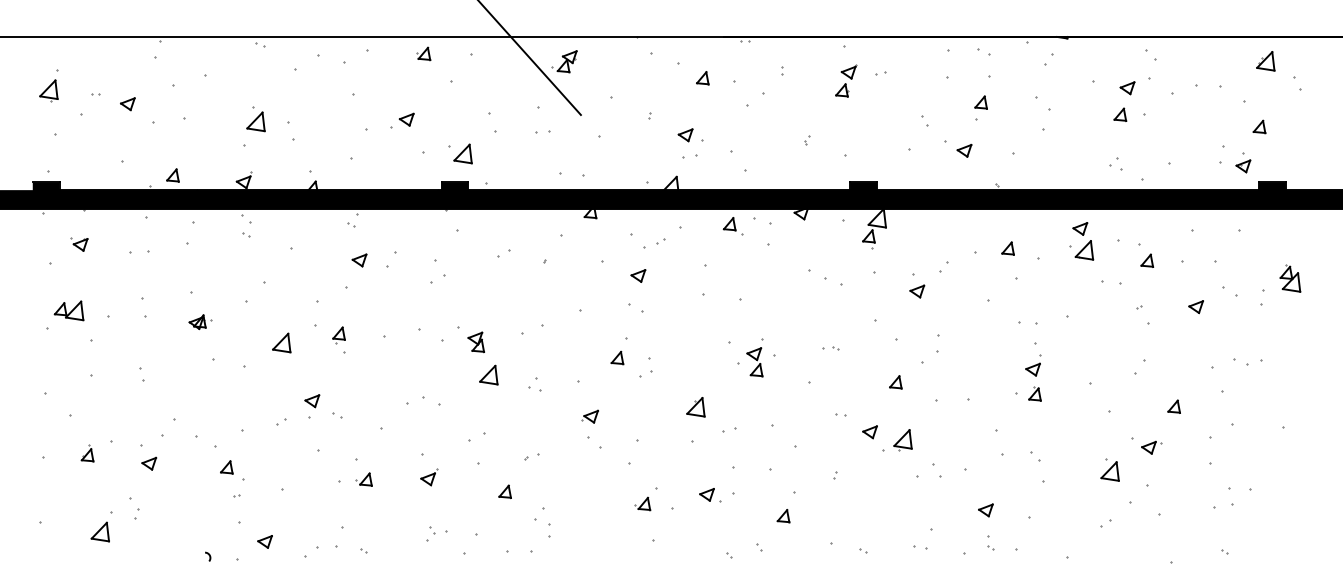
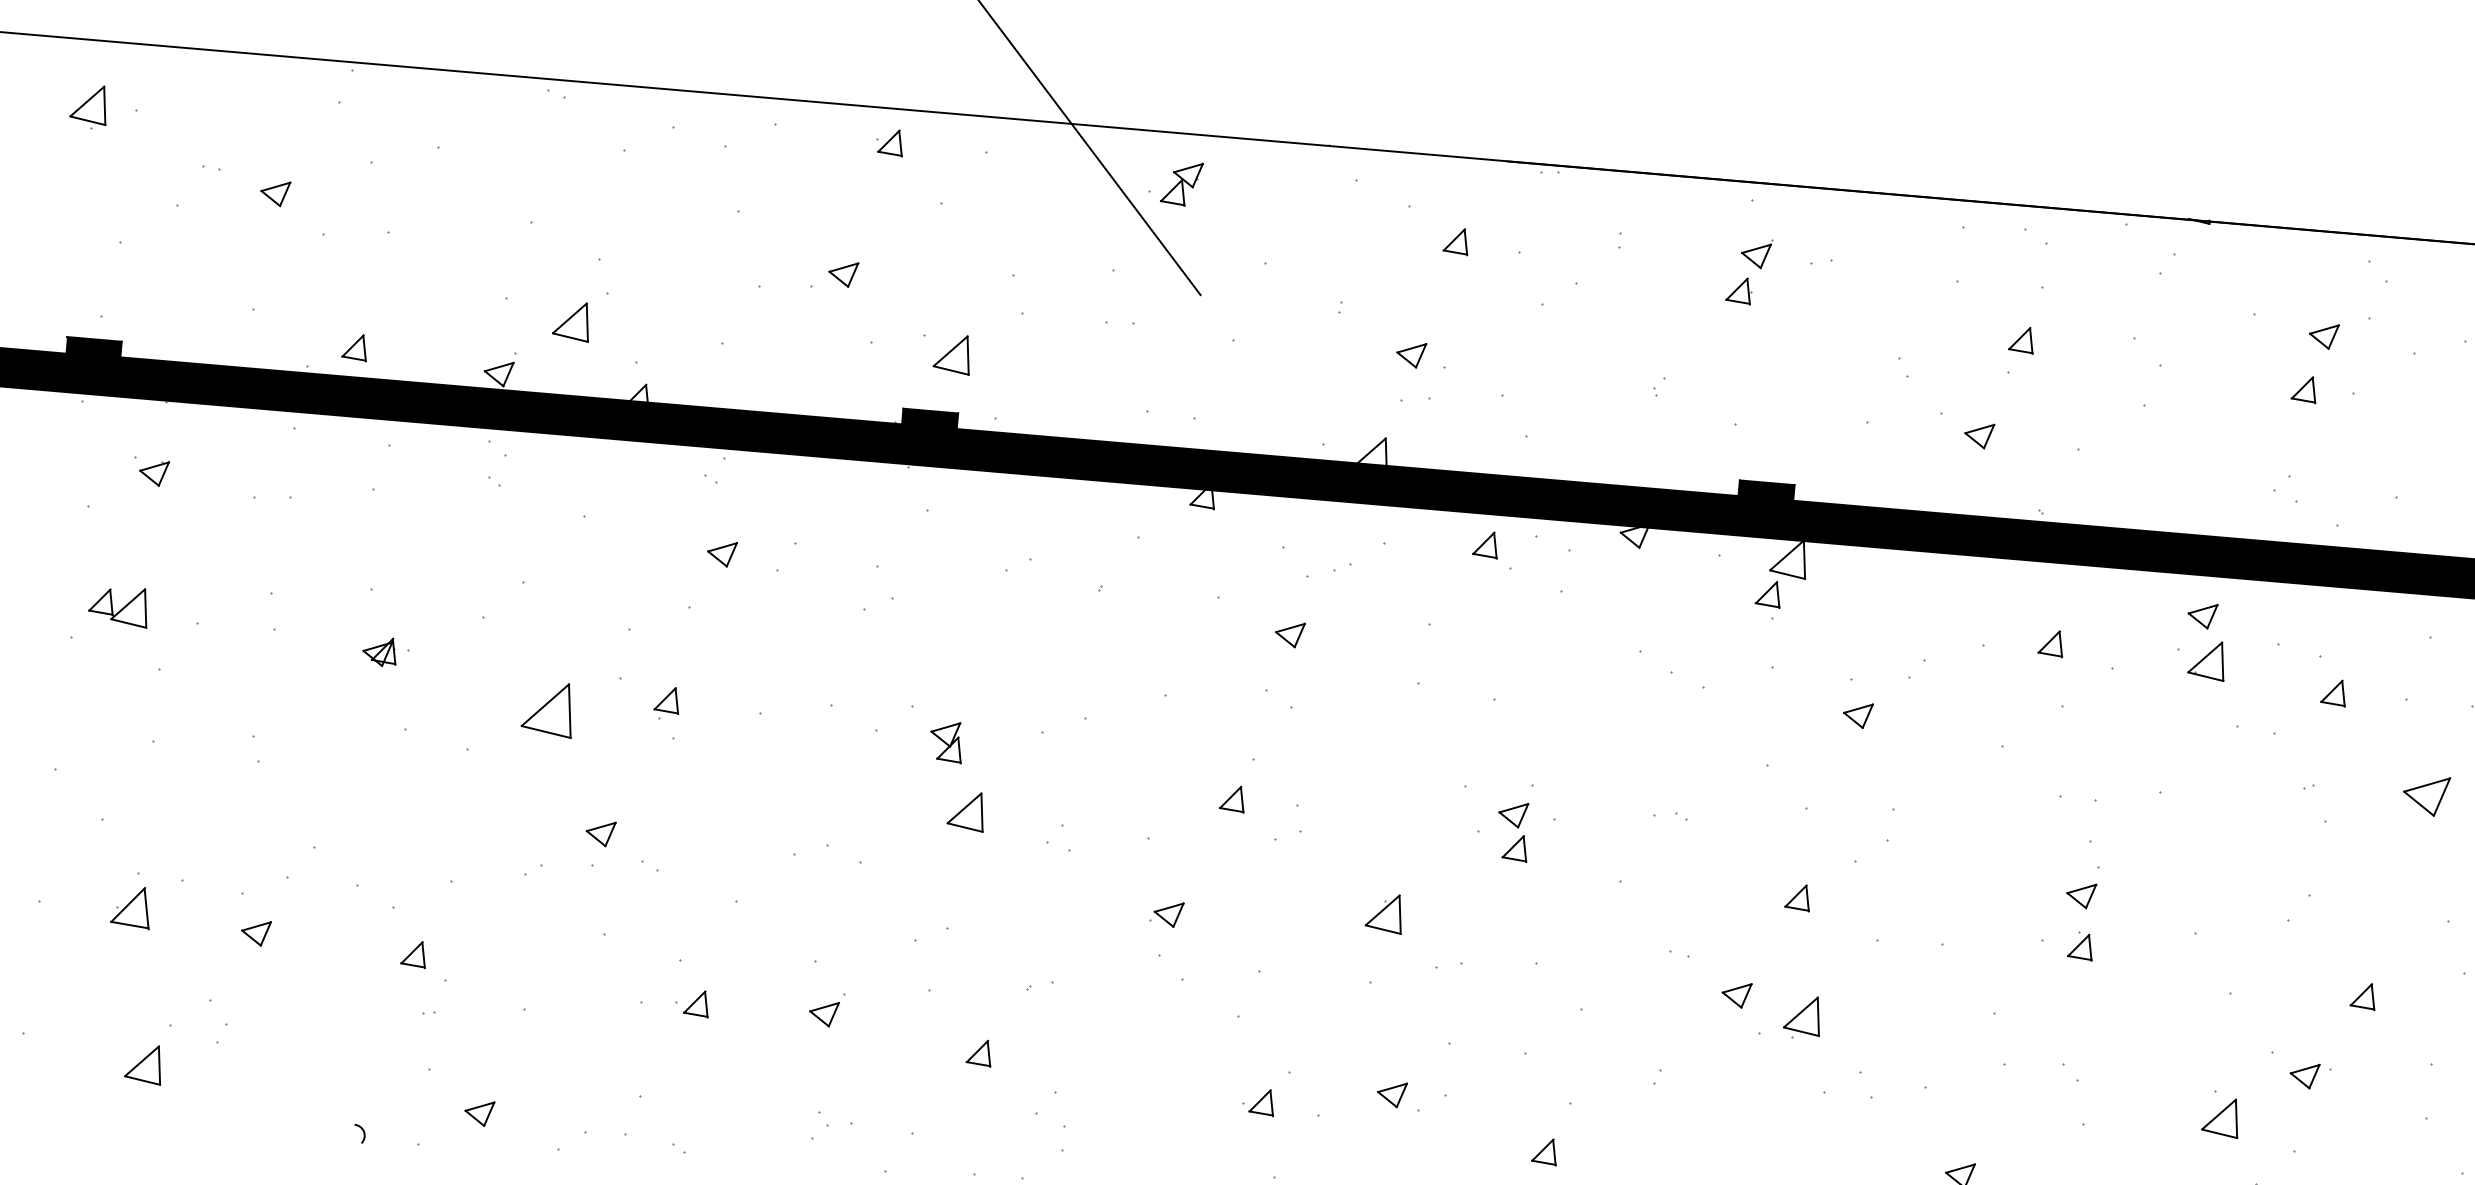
part: (48, 90) -> (88, 105), moved
part: (255, 121) -> (570, 320), moved
part: (1195, 307) -> (2424, 796), size x1.6
part: (281, 342) -> (547, 708), size x1.4
part: (87, 453) -> (131, 901), size x1.6

